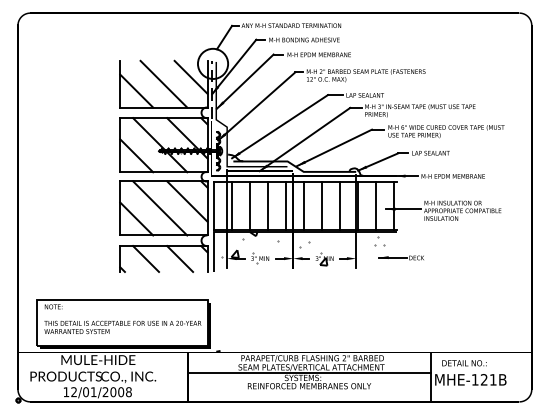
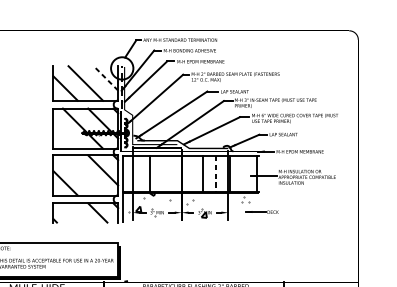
line: (190, 77) -> (105, 78), solid -> dashed
line: (136, 155) -> (65, 136), removed
line: (231, 206) -> (135, 174), removed
line: (267, 206) -> (162, 174), removed
line: (285, 206) -> (175, 174), removed
line: (304, 206) -> (189, 174), removed
line: (340, 206) -> (216, 174), solid -> dashed
line: (376, 206) -> (243, 174), removed
line: (160, 208) -> (83, 175), removed
line: (146, 258) -> (72, 212), removed

